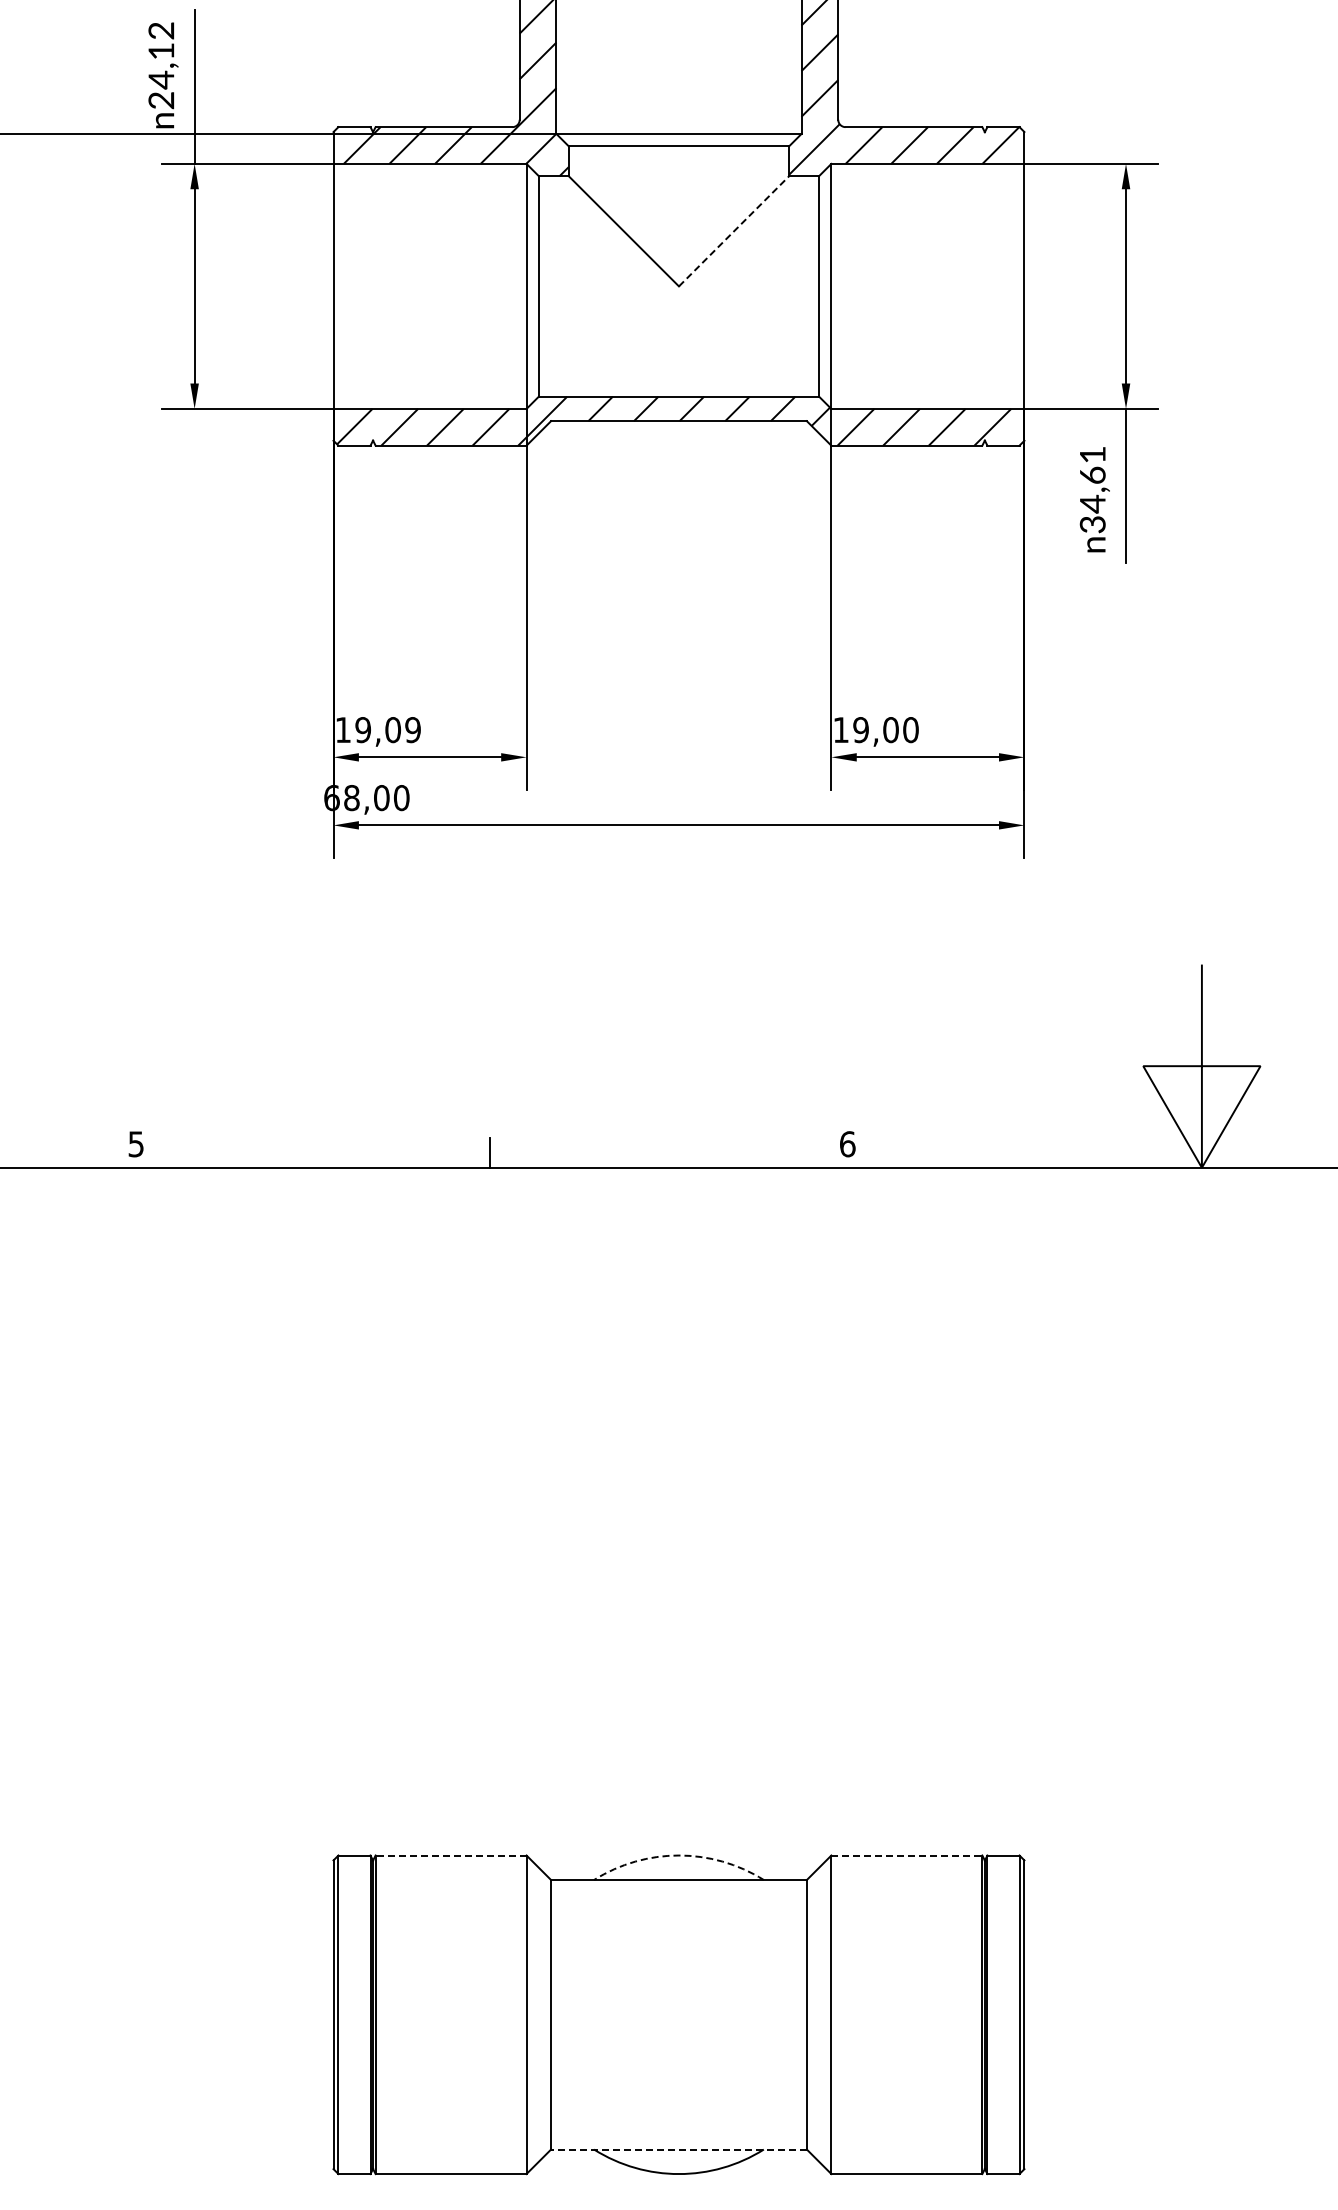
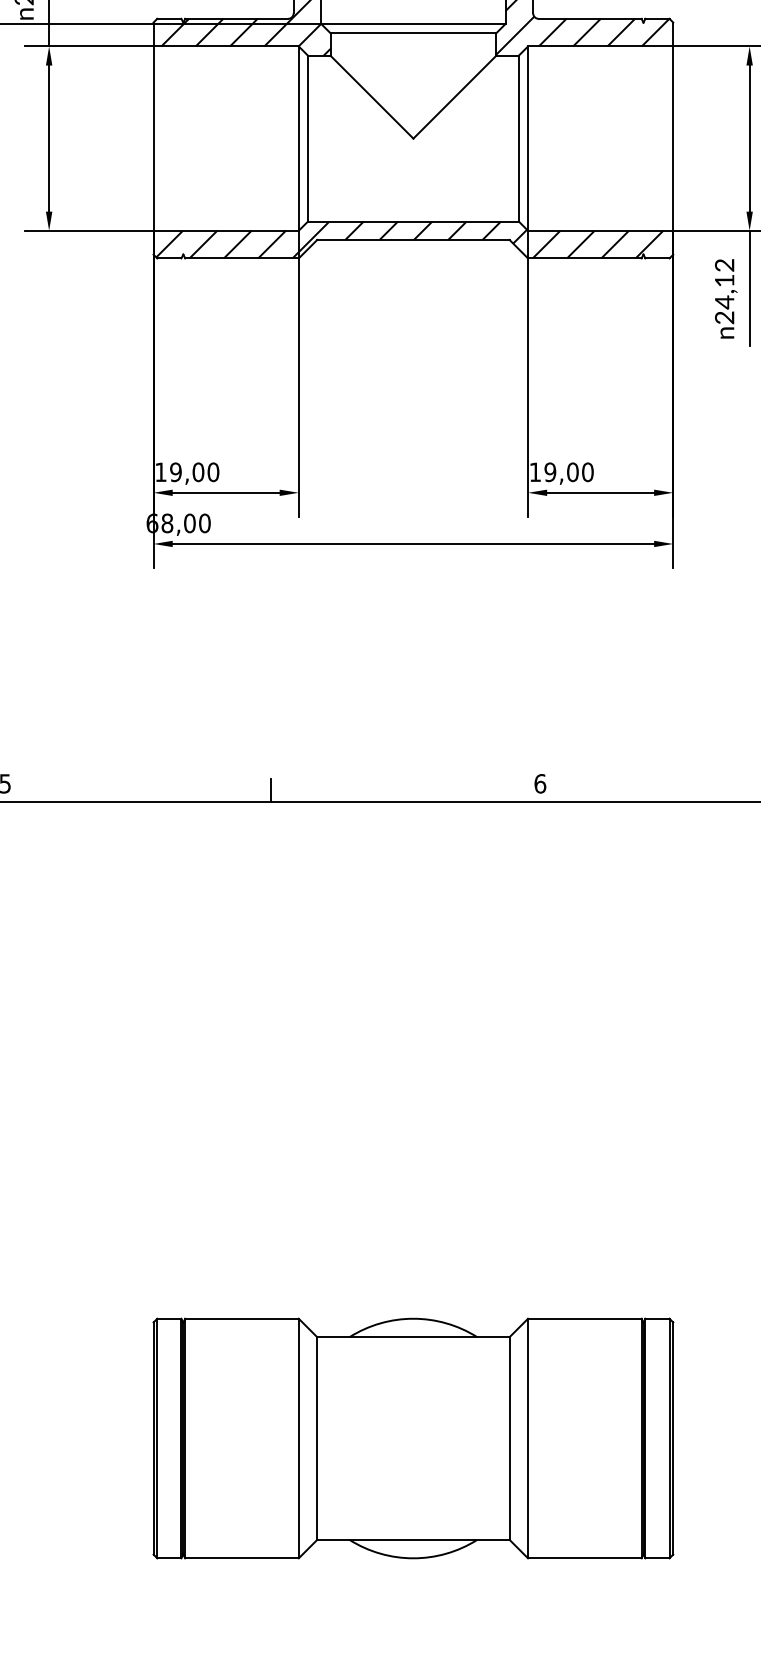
line: (734, 231) -> (455, 97), dashed -> solid
text: (1092, 489) -> (724, 291), 34,61 -> 24,12
text: (412, 730) -> (213, 472), 19,09 -> 19,00
line: (450, 1855) -> (241, 1318), dashed -> solid
arc: (678, 1855) -> (413, 1318), dashed -> solid
line: (907, 1855) -> (585, 1318), dashed -> solid
line: (678, 2149) -> (413, 1539), dashed -> solid

